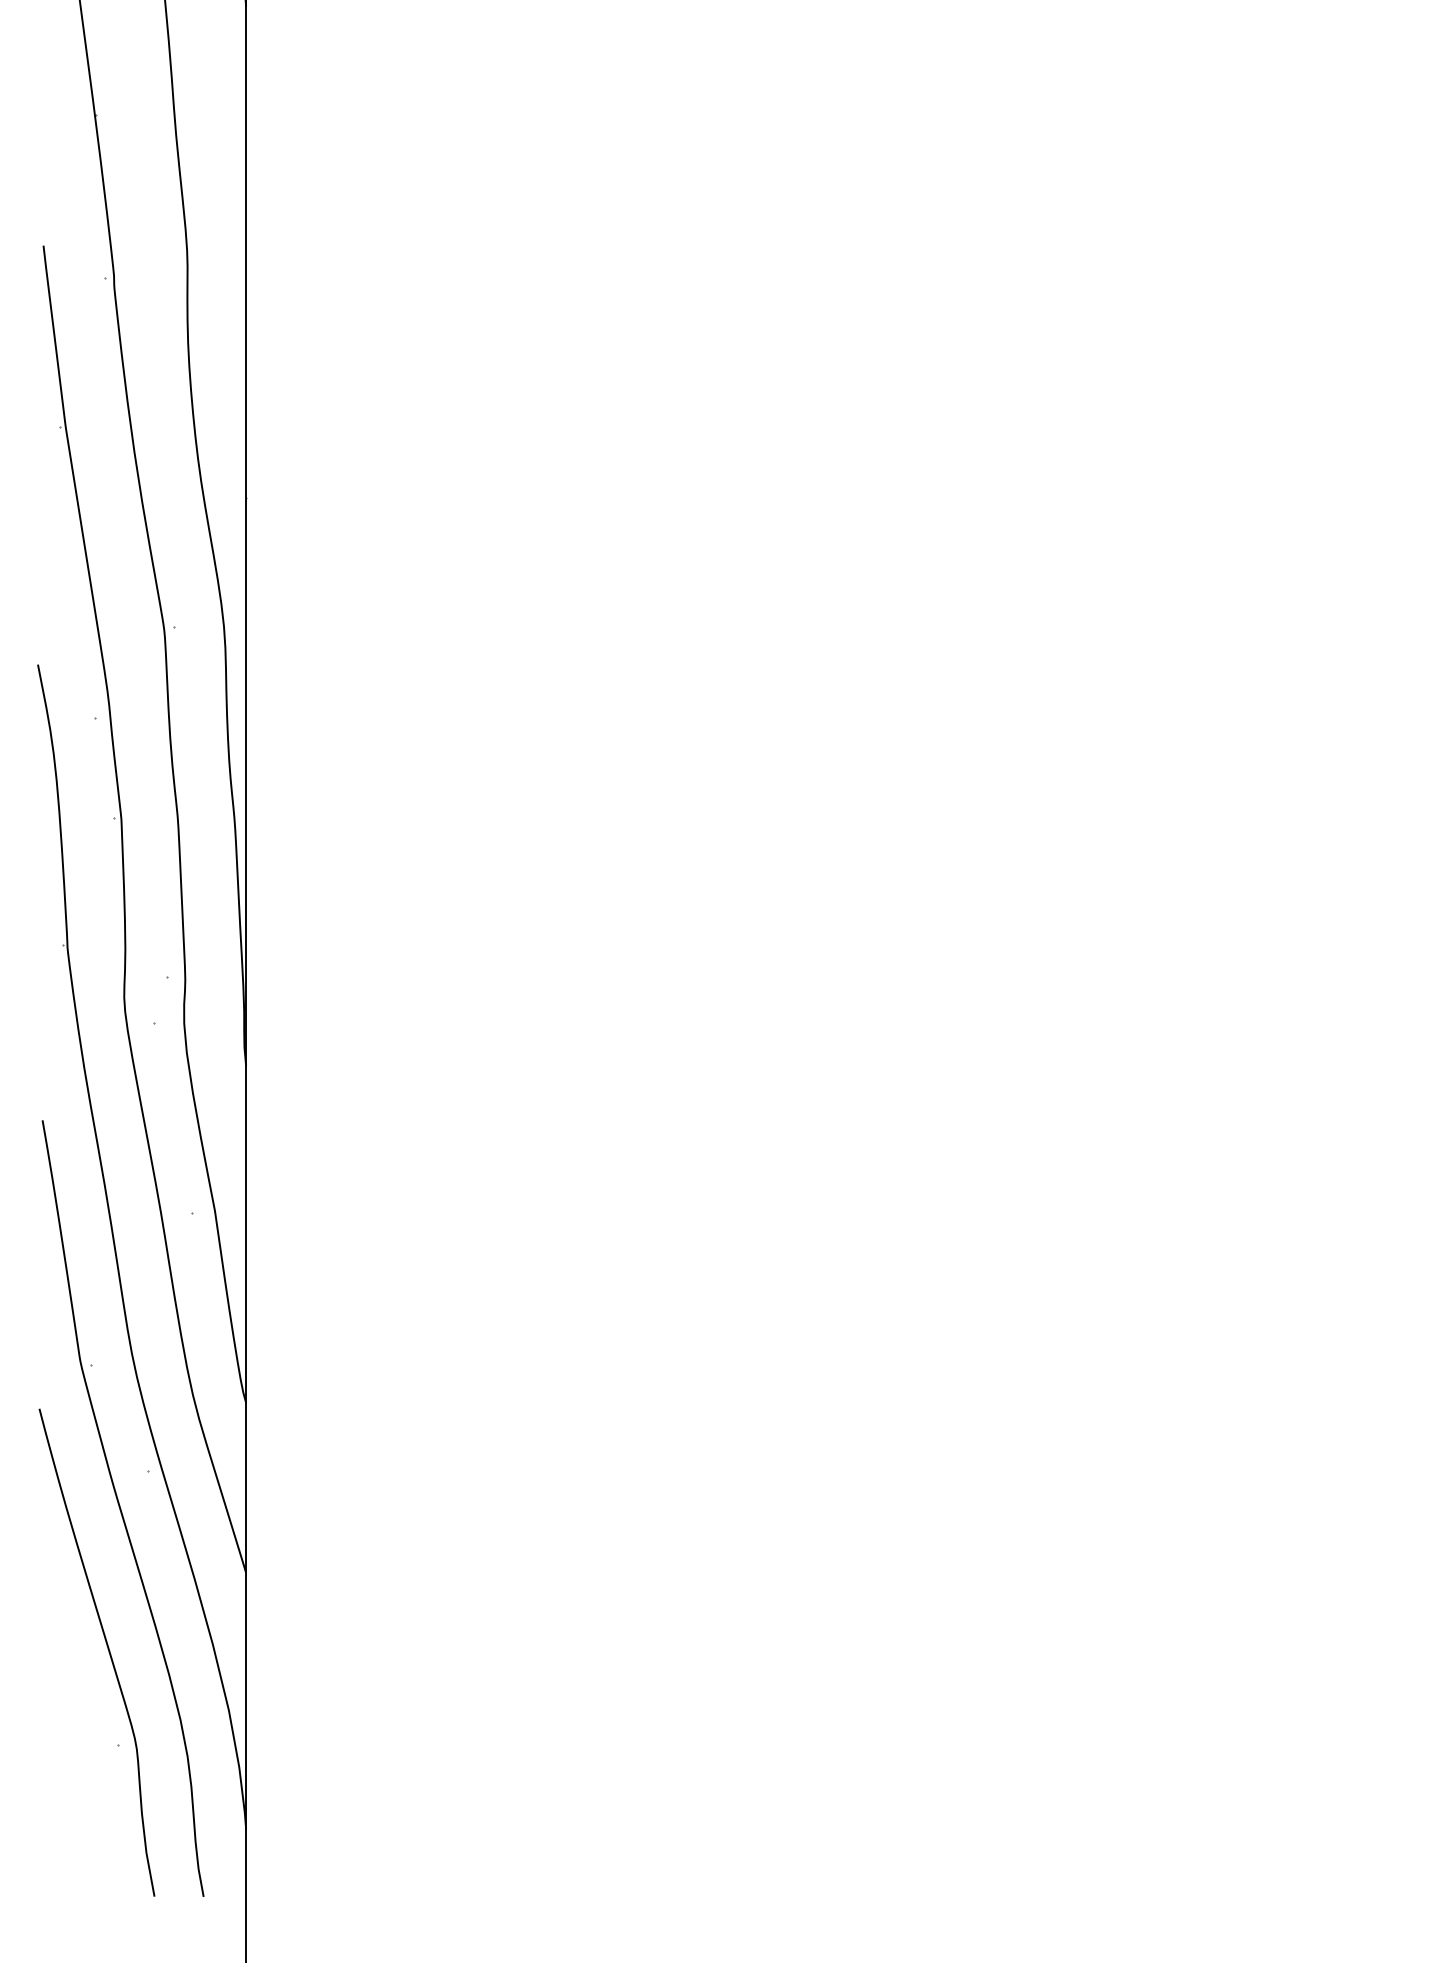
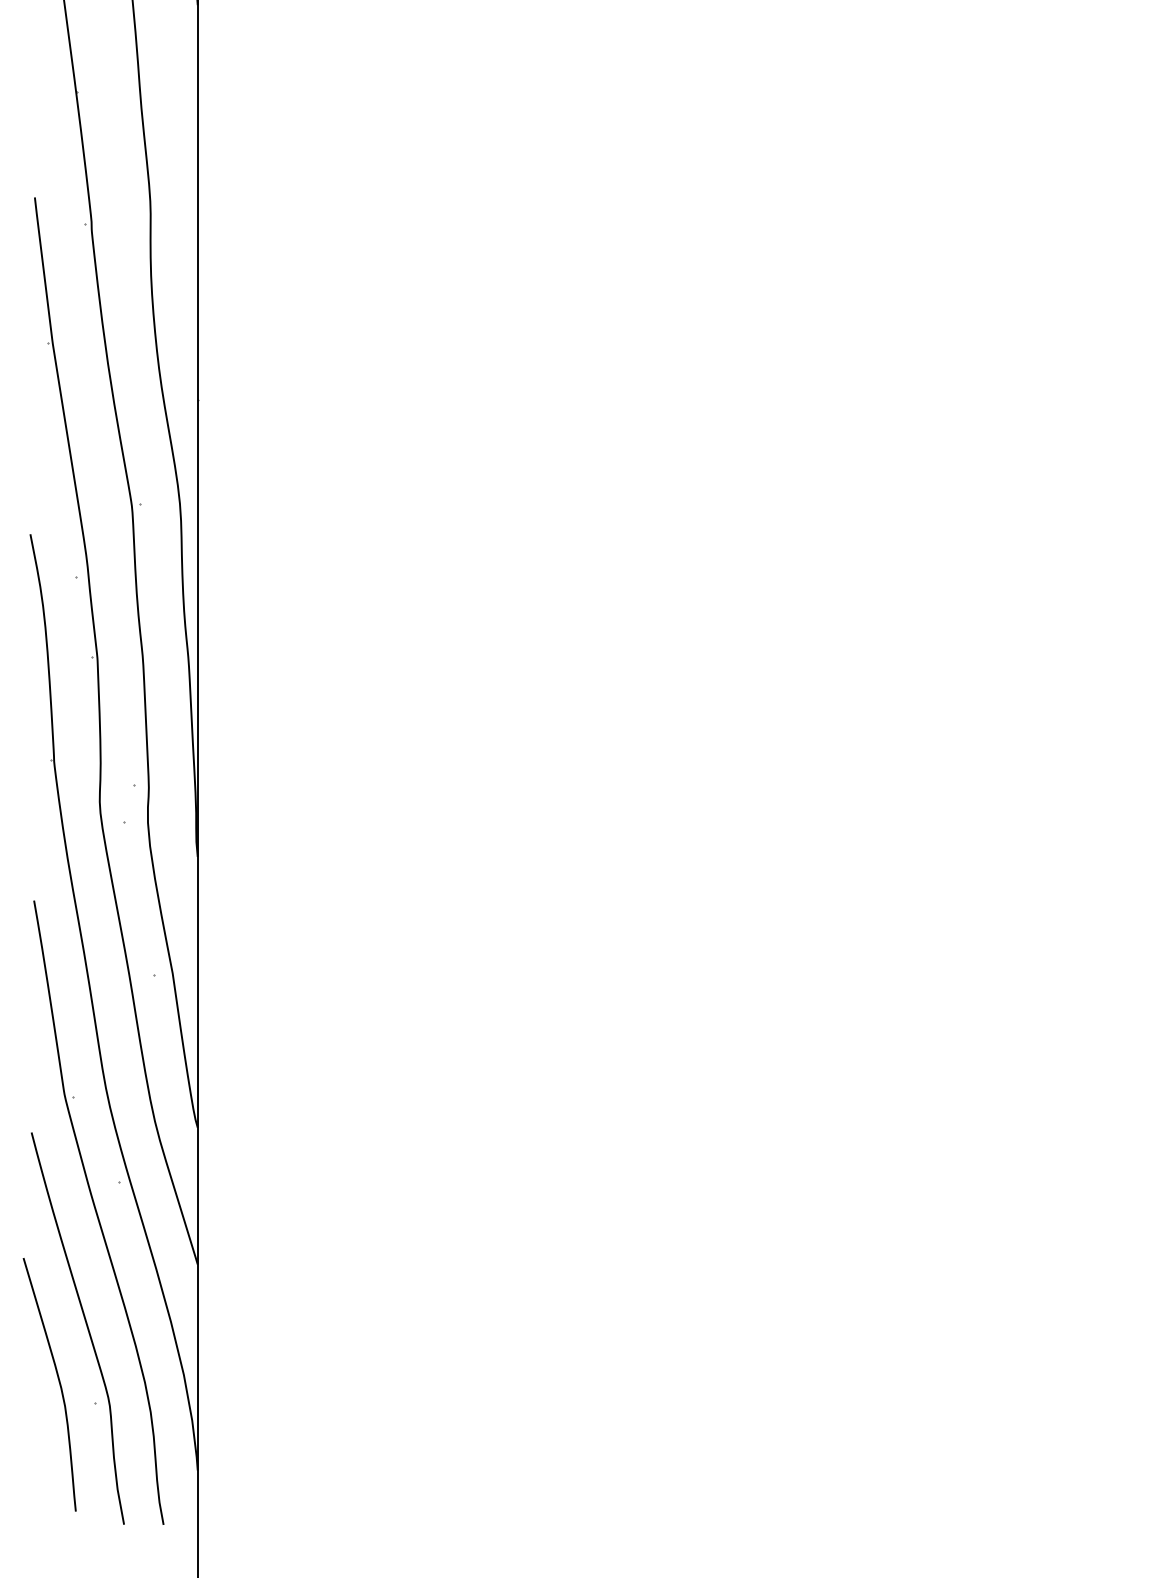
curve: (72, 1719) -> (58, 1382), added

